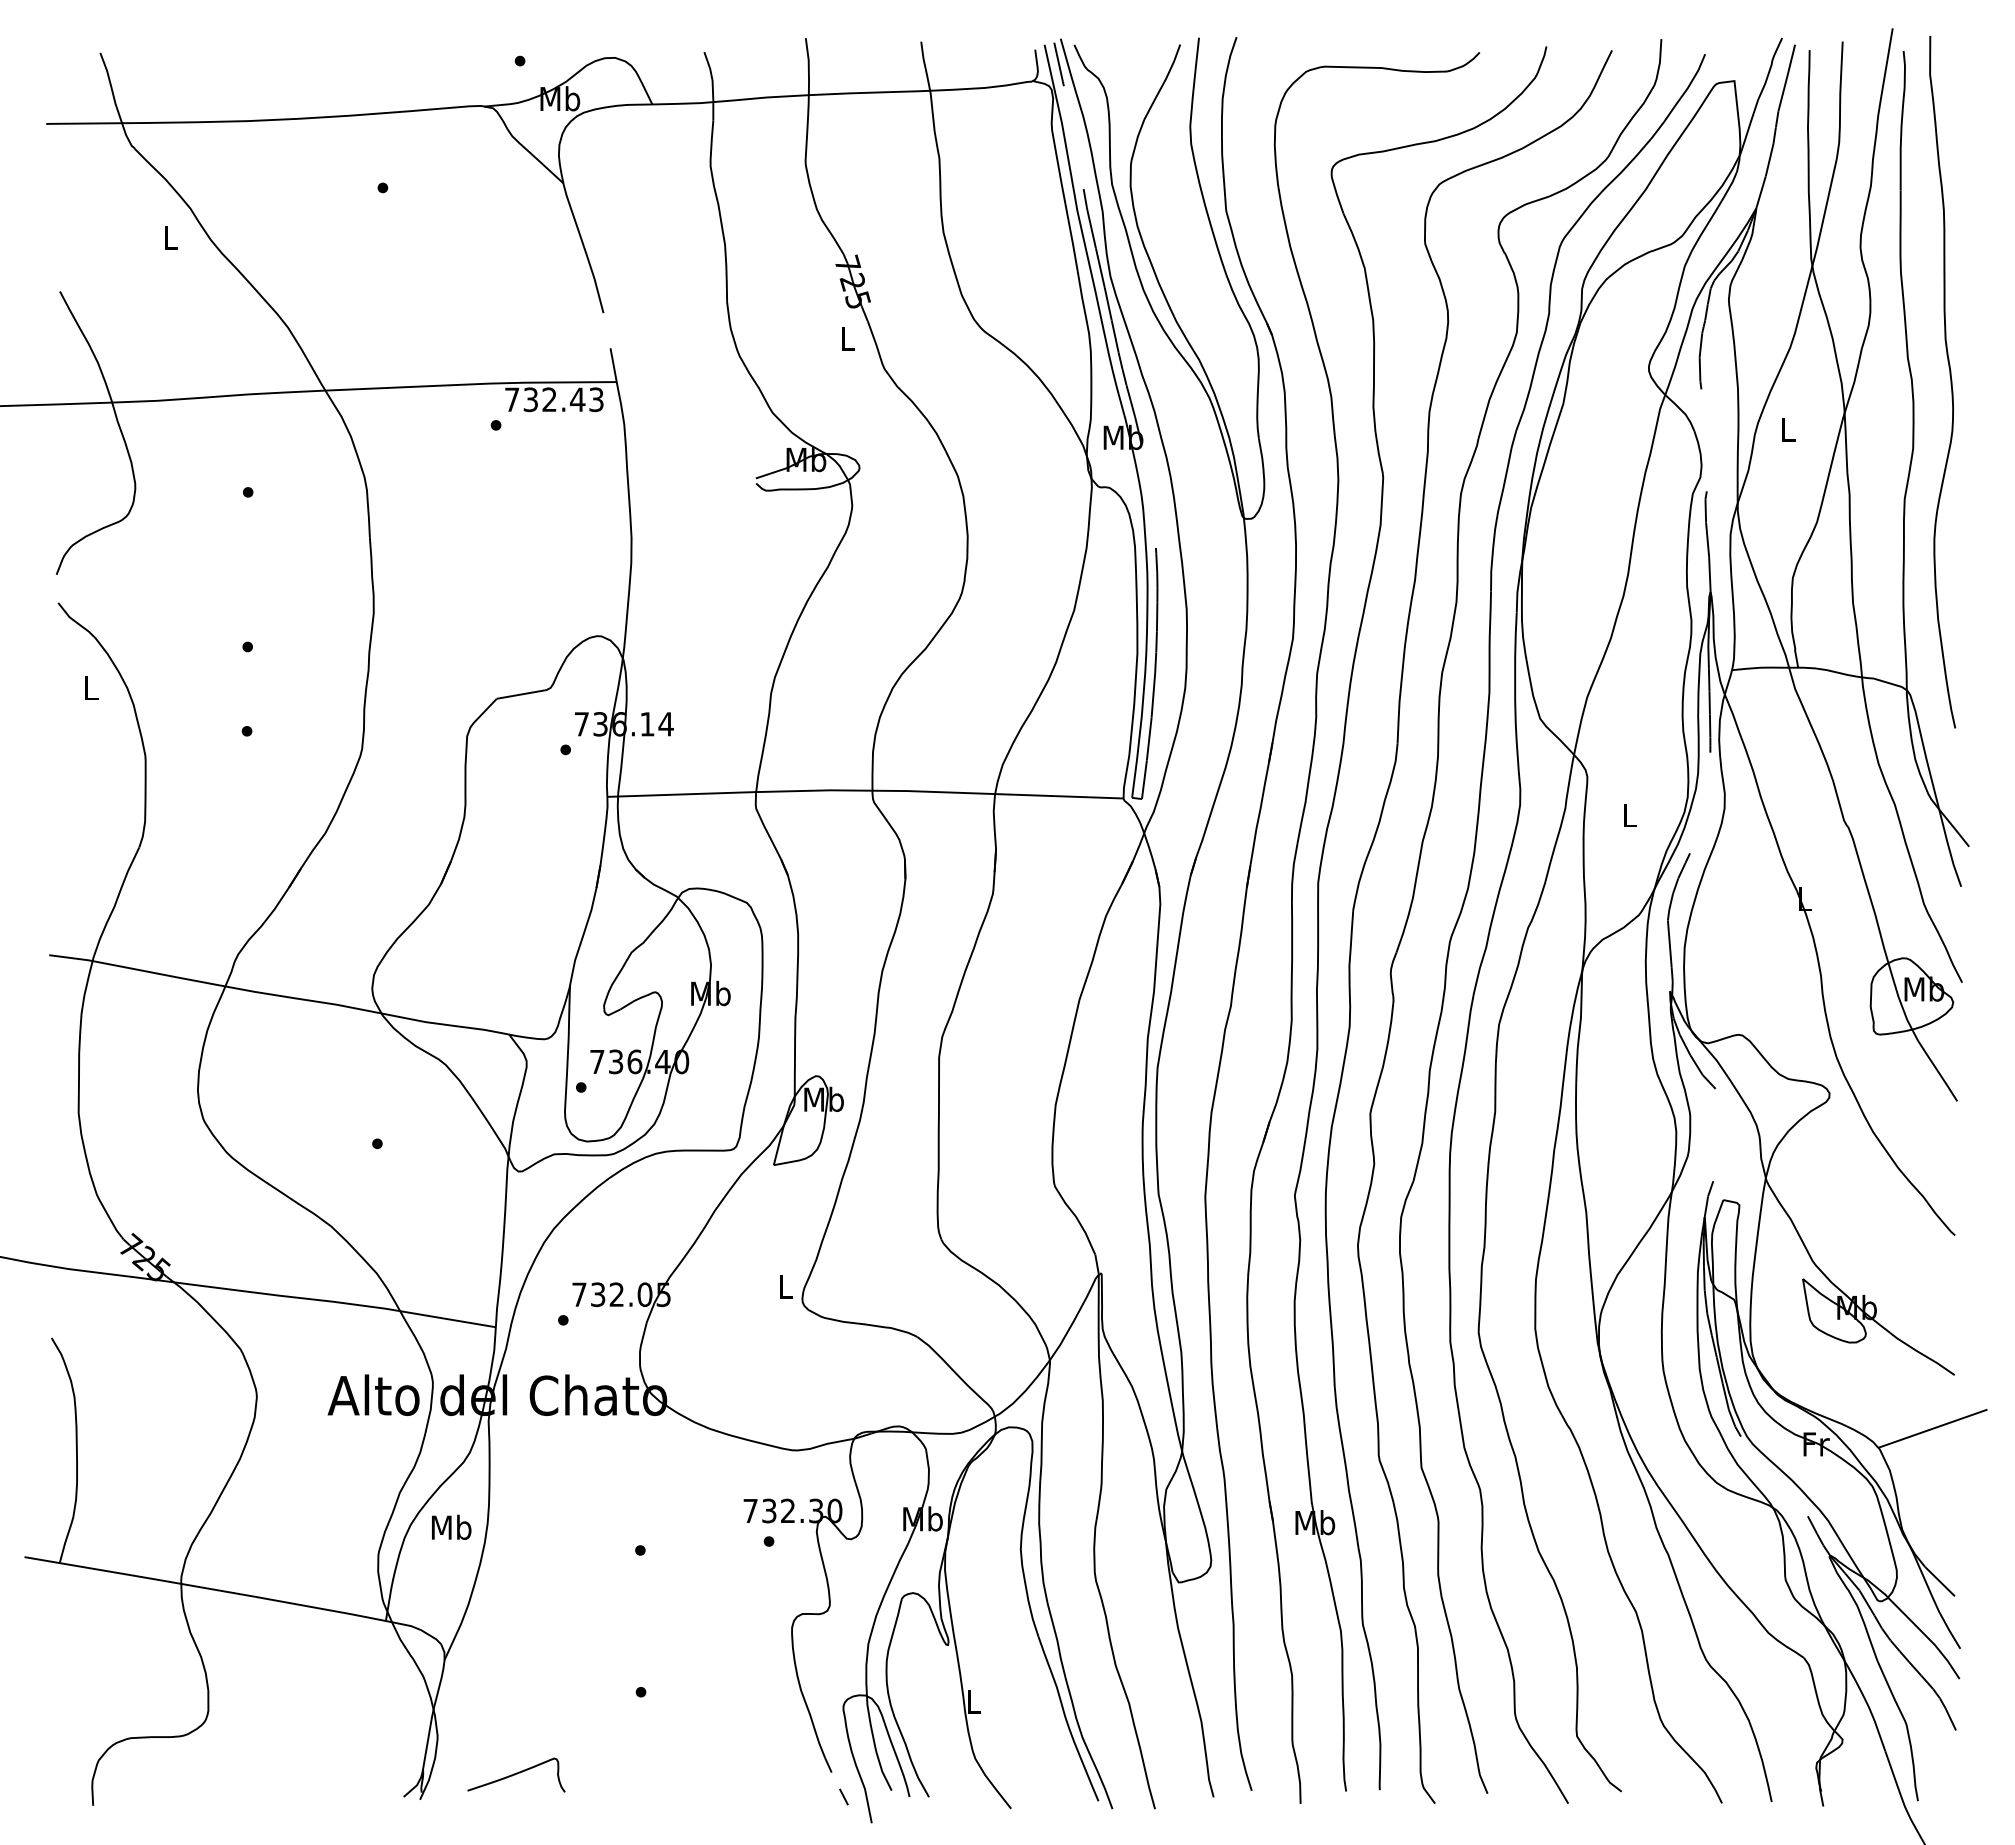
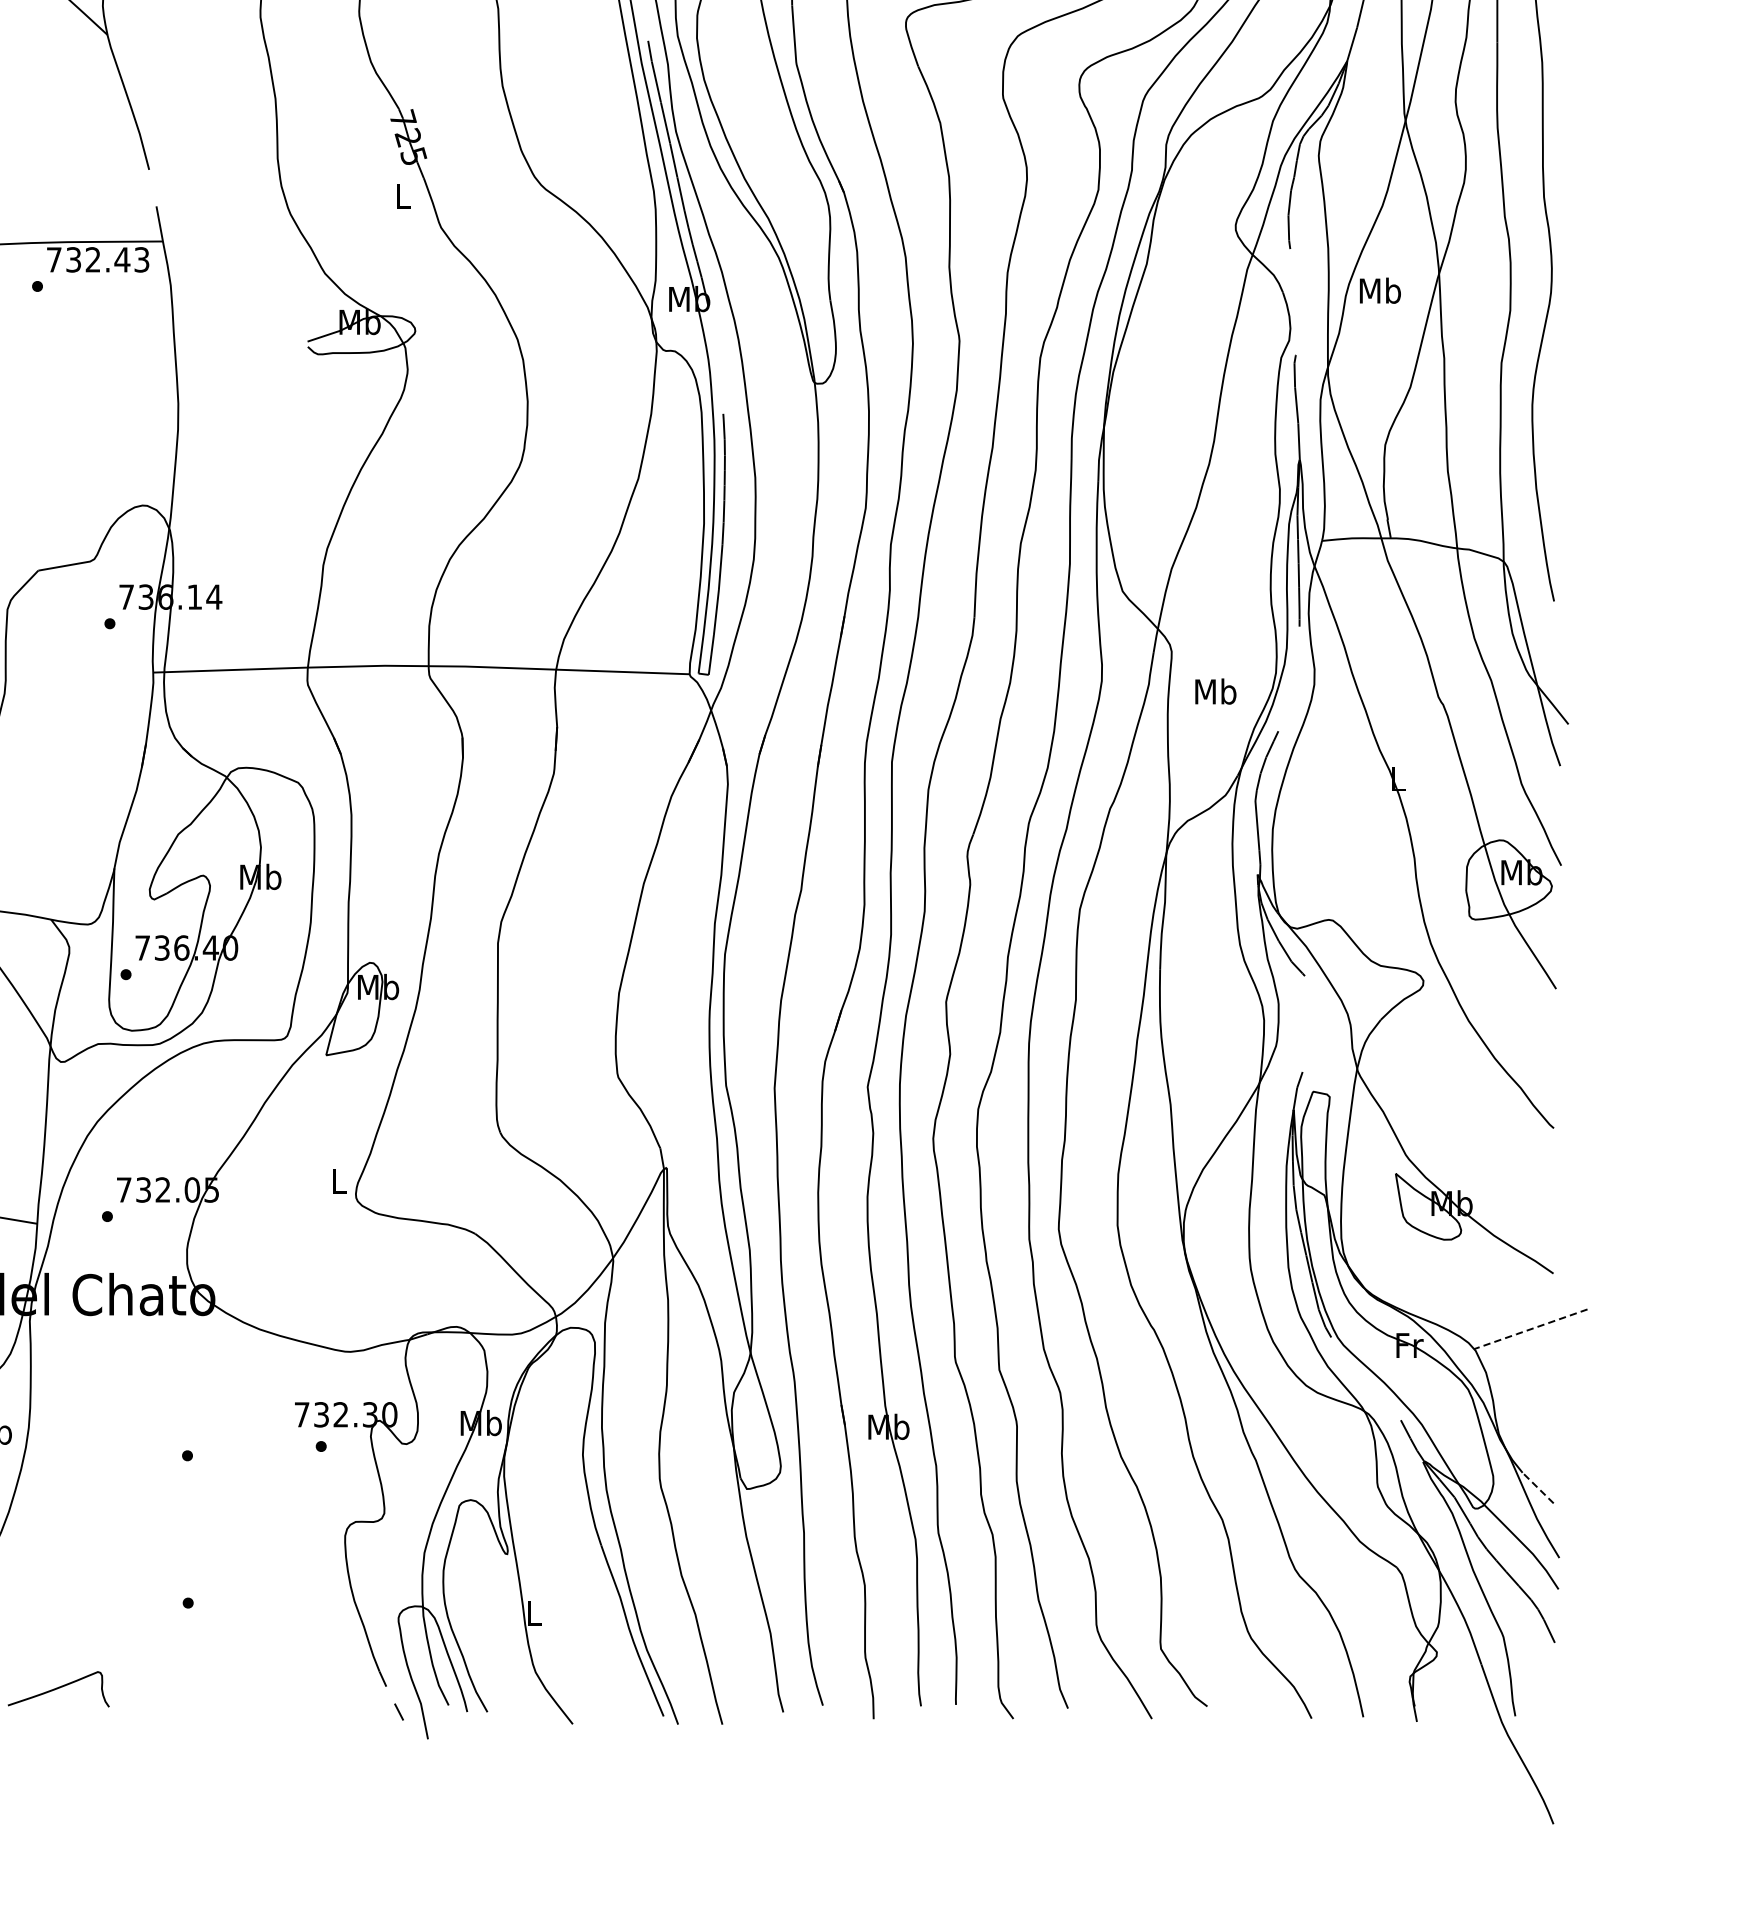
text: (1787, 429) -> (1379, 290), L -> Mb
text: (1629, 814) -> (1215, 690), L -> Mb
line: (1932, 1428) -> (1530, 1329), solid -> dashed
line: (1939, 1580) -> (1537, 1487), solid -> dashed

